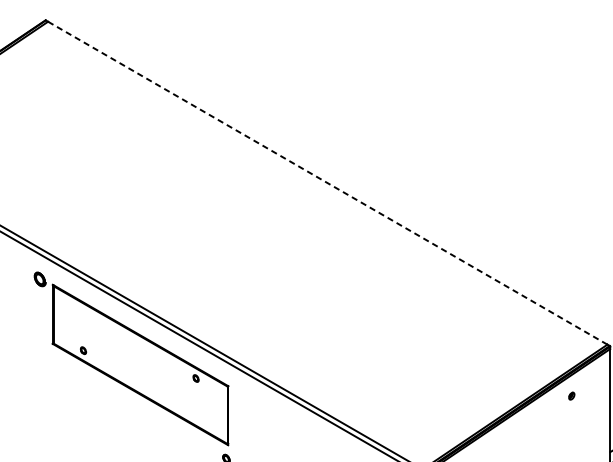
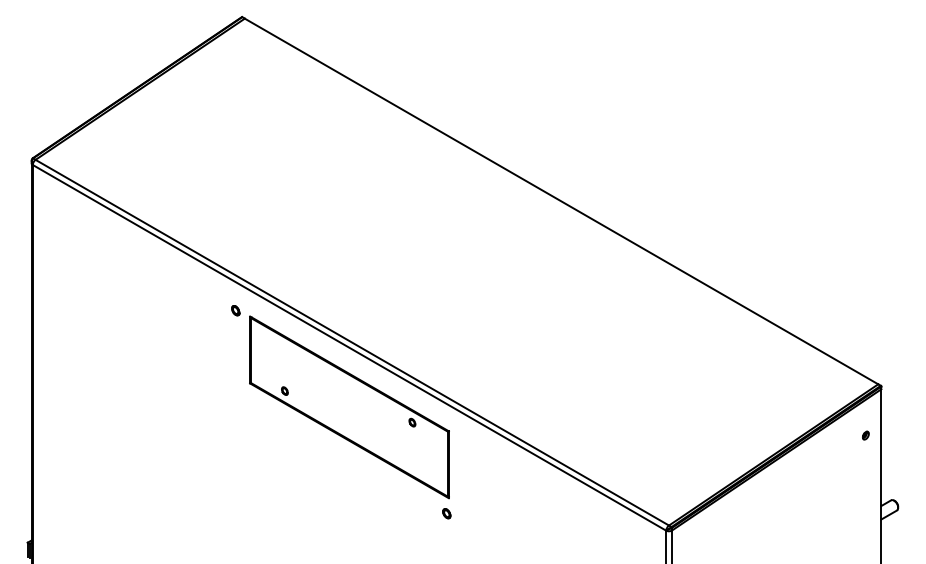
line: (327, 183) -> (561, 201), dashed -> solid
part: (39, 279) -> (235, 310), size x0.62
part: (571, 396) -> (865, 435), moved

